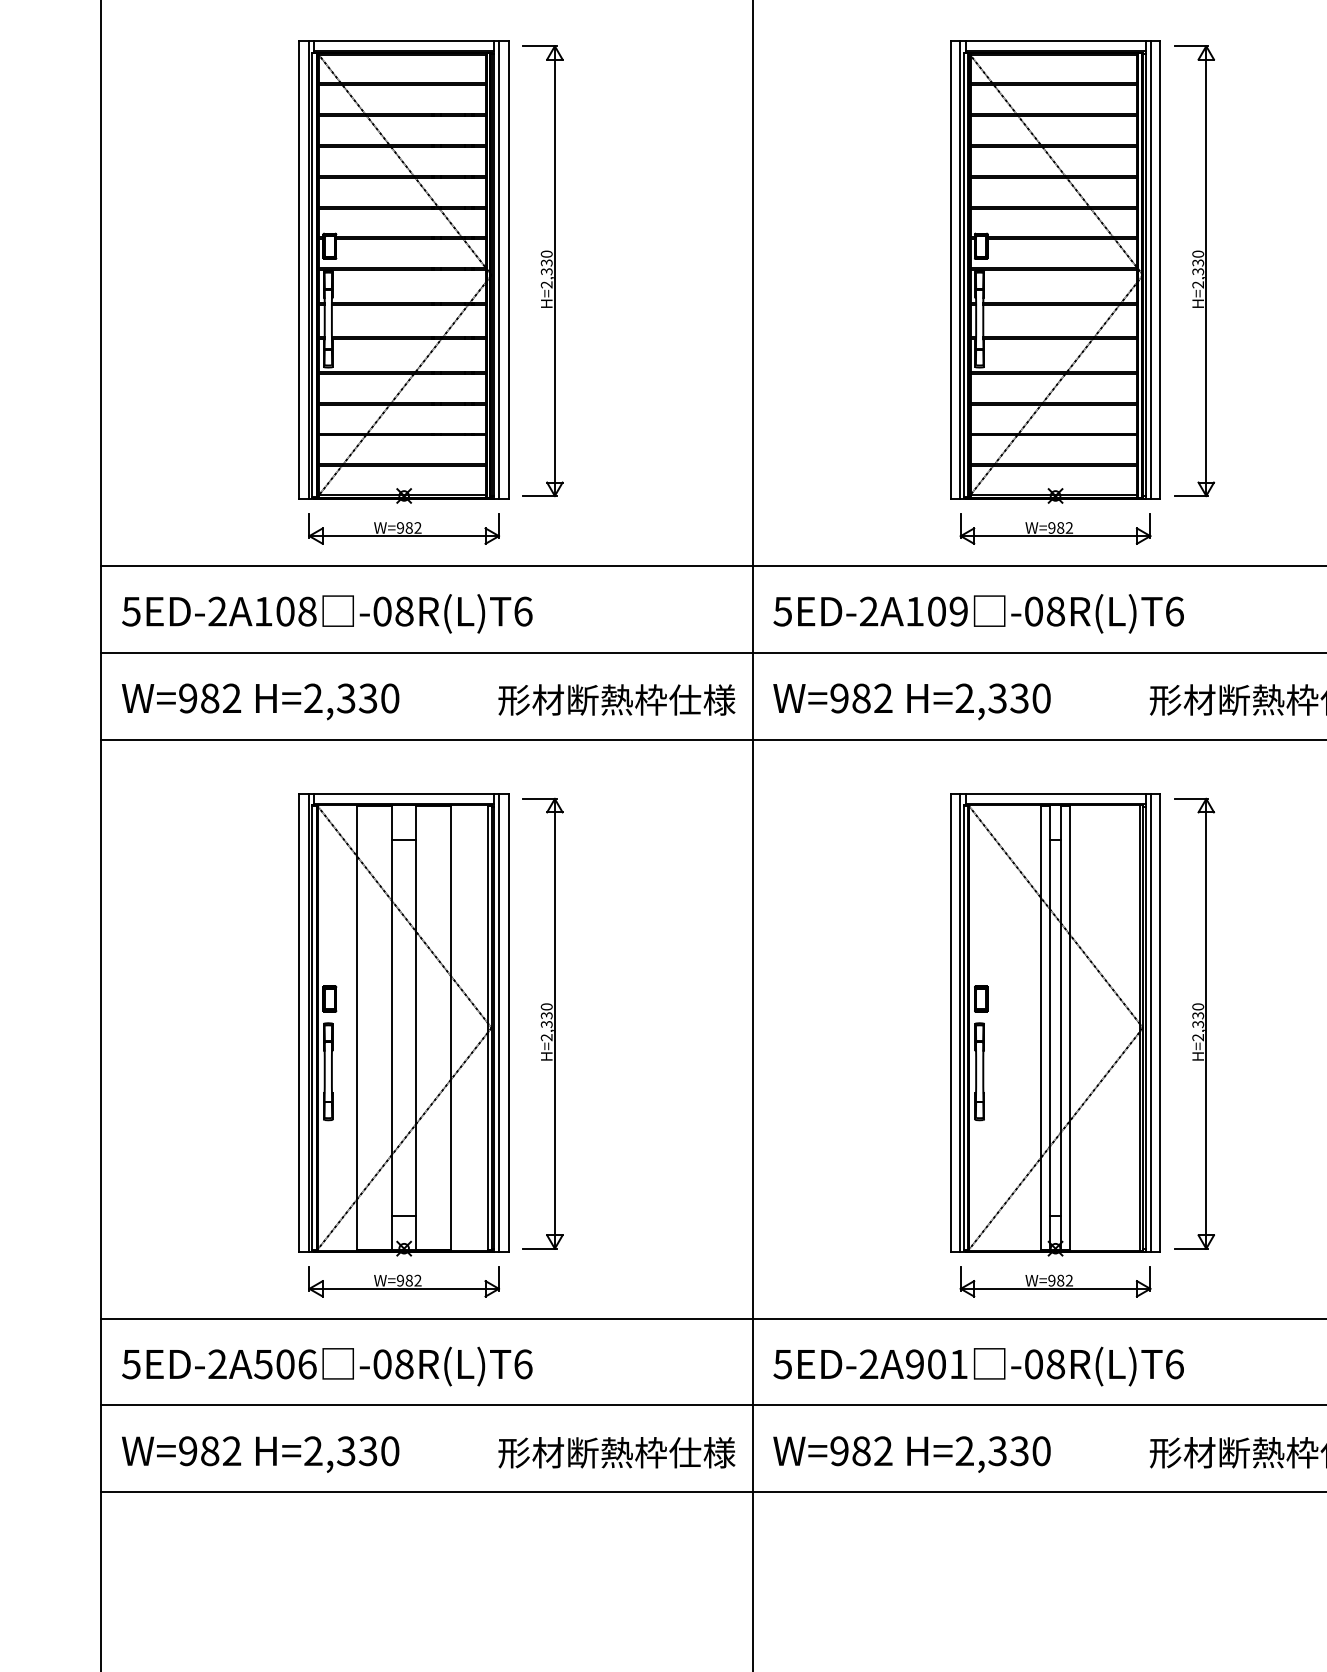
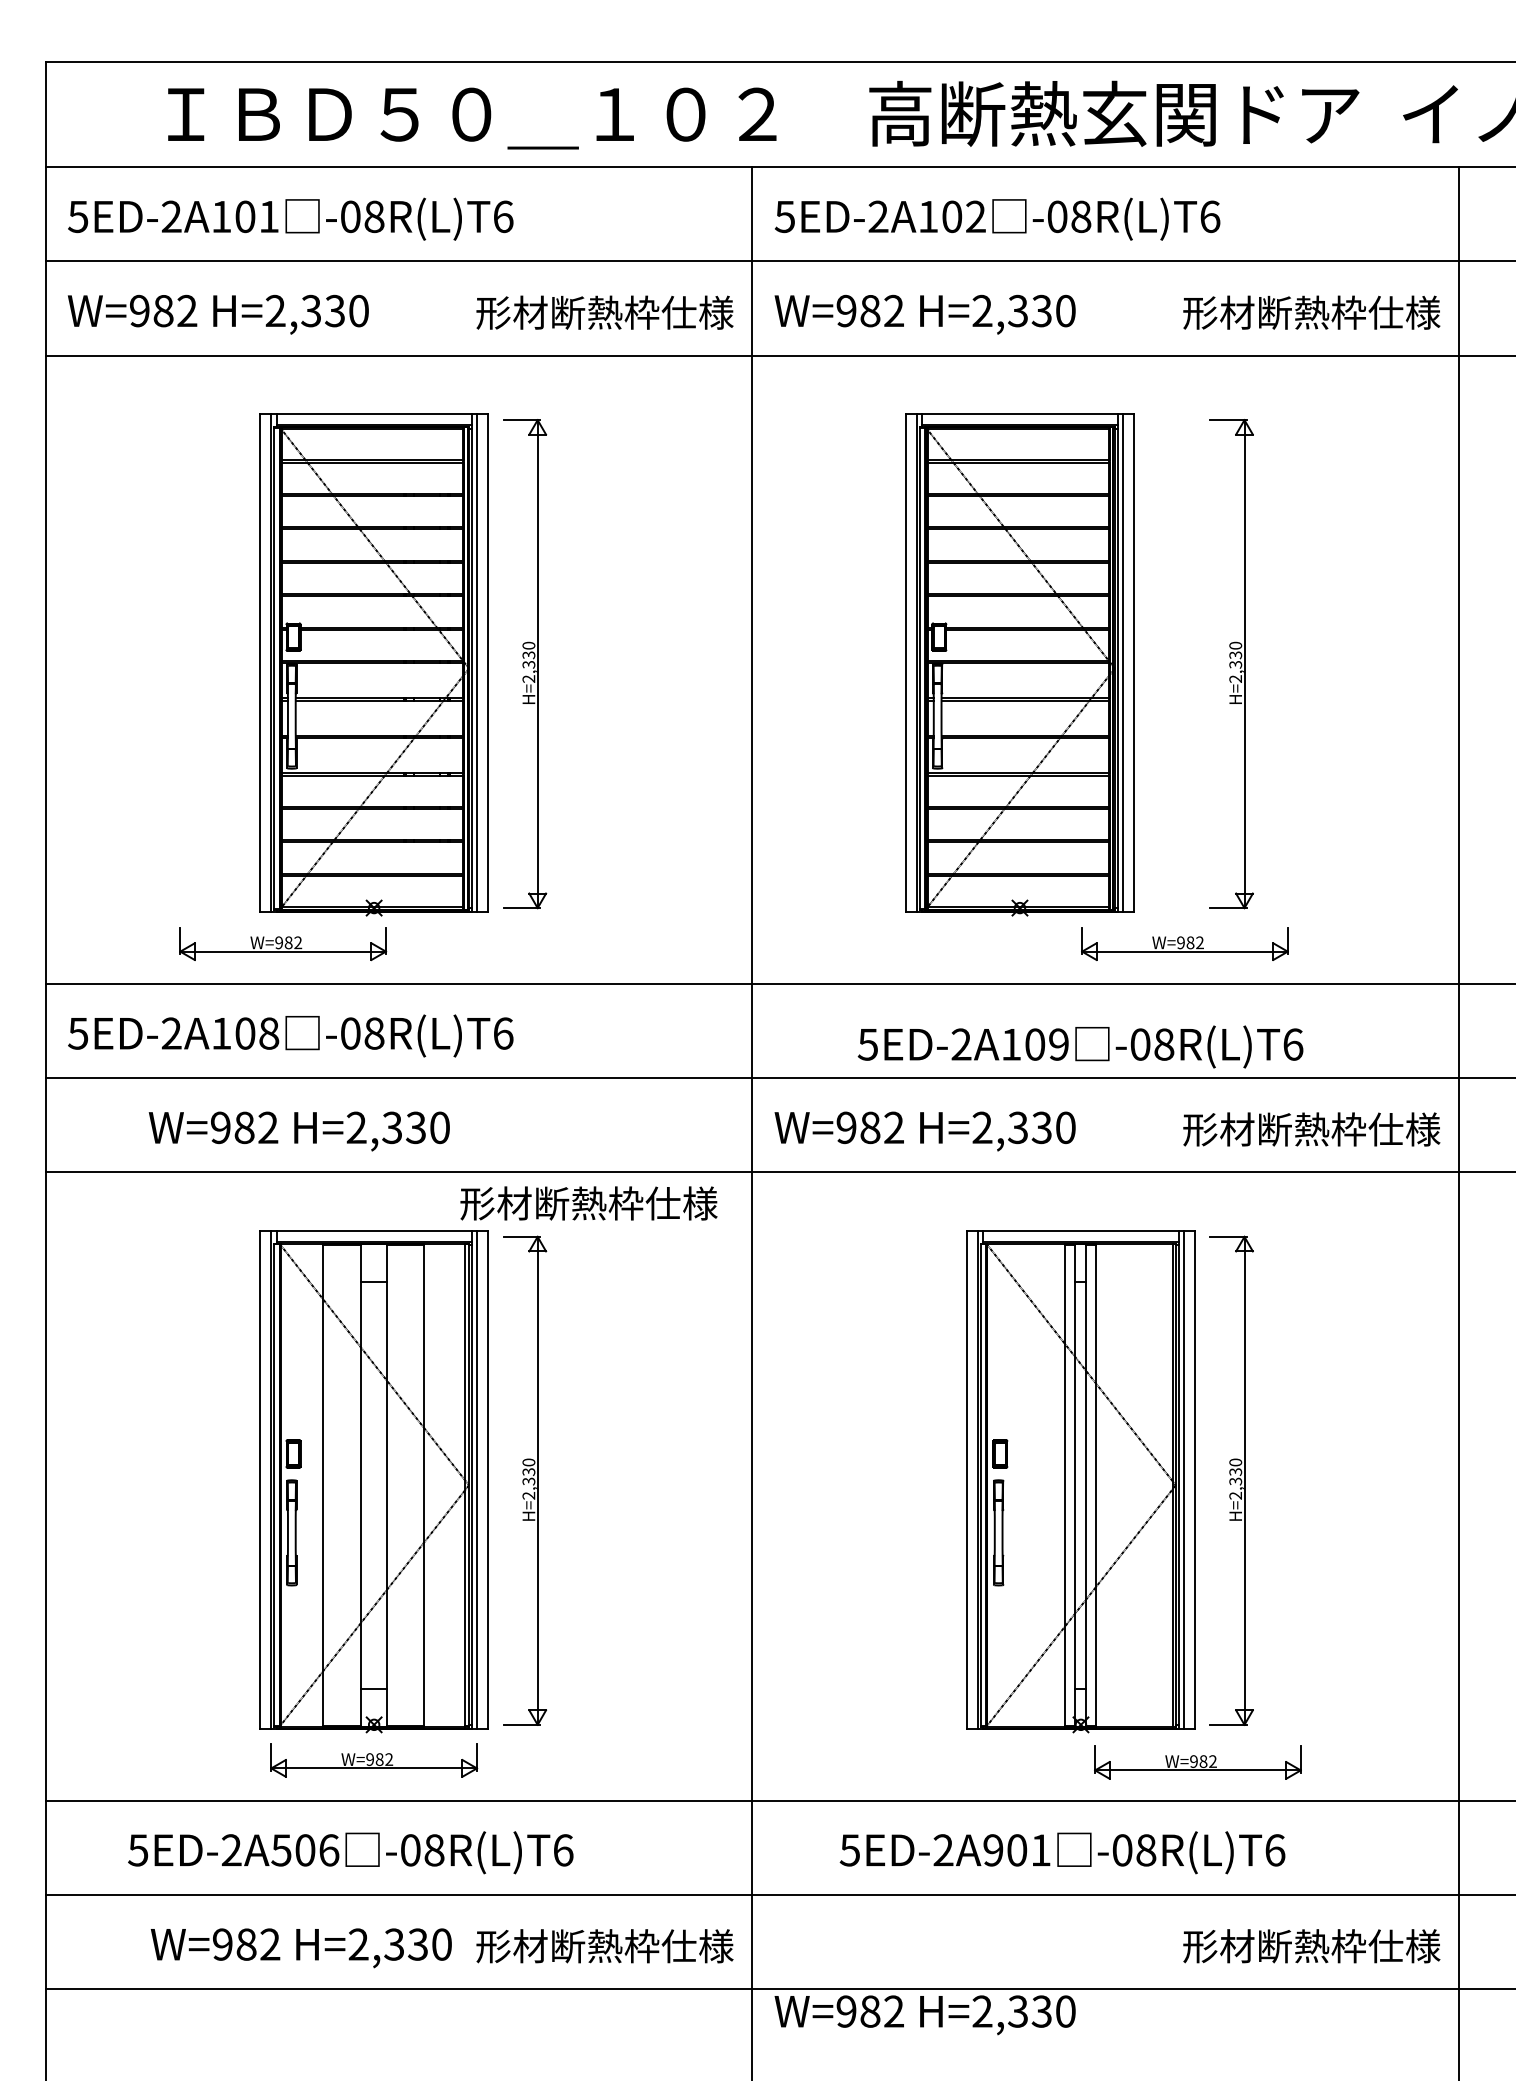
part: (1055, 271) -> (1019, 664), moved
part: (1055, 528) -> (1184, 943), moved
part: (404, 529) -> (283, 944), moved
text: (978, 613) -> (1080, 1046), moved
text: (616, 700) -> (588, 1203), moved
text: (259, 701) -> (298, 1131), moved
part: (1055, 1281) -> (1197, 1762), moved
text: (327, 1366) -> (350, 1852), moved
text: (978, 1366) -> (1062, 1852), moved
text: (259, 1454) -> (300, 1948), moved
text: (911, 1454) -> (924, 2015), moved

